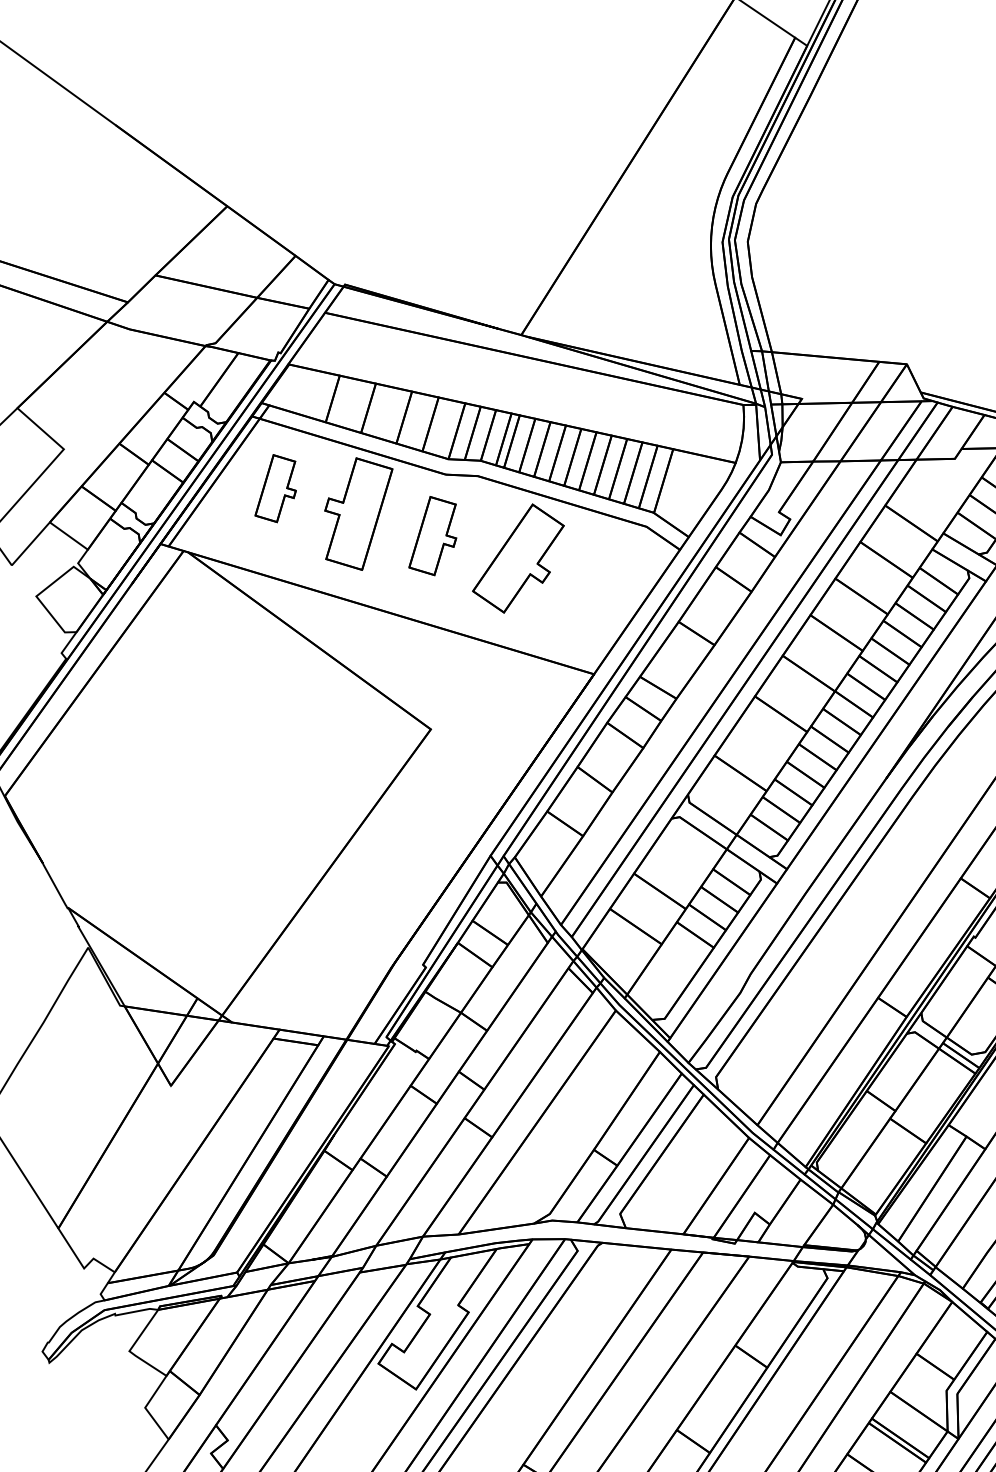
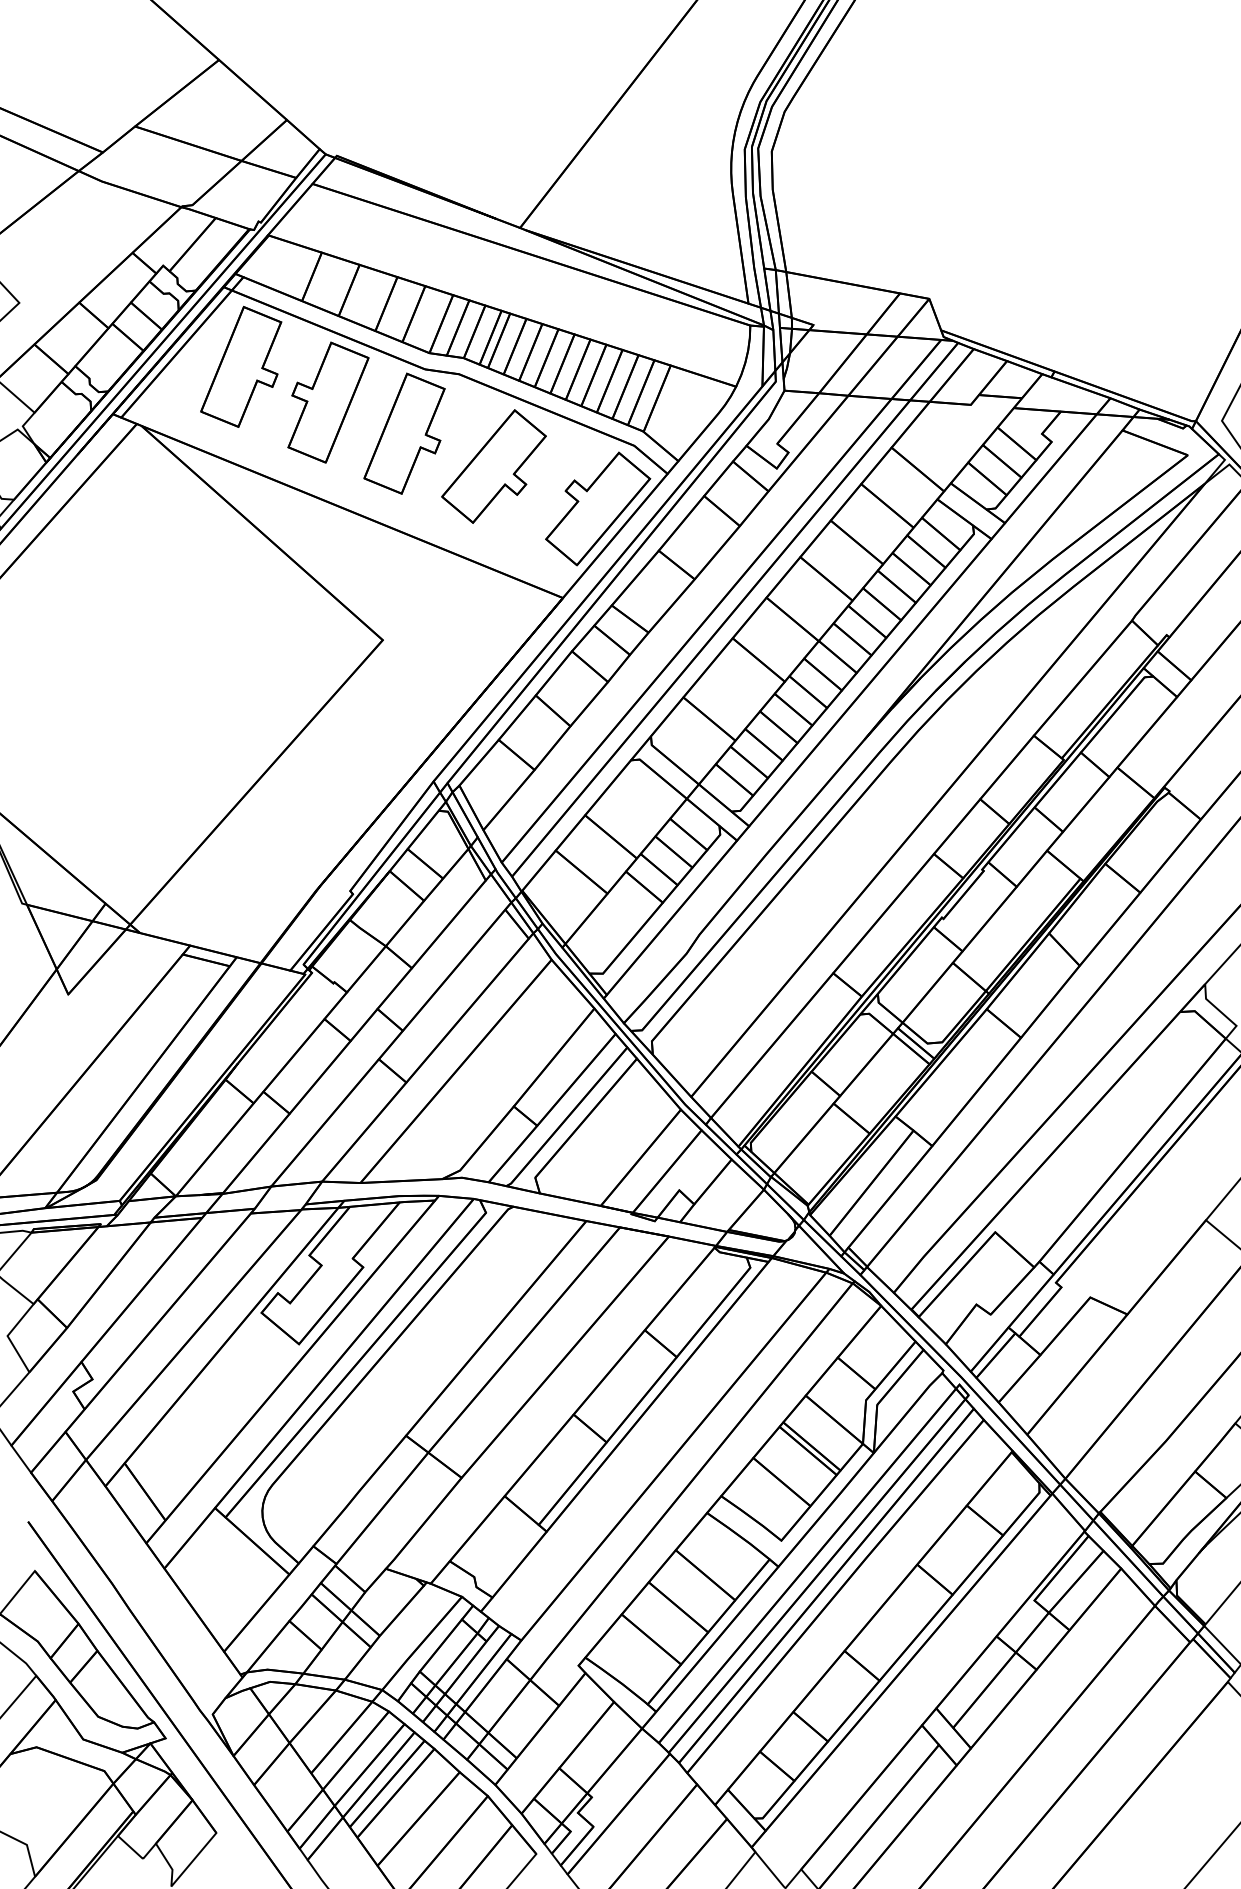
part: (275, 488) -> (241, 366), size x1.67
part: (432, 535) -> (404, 433), size x1.43
part: (619, 588) -> (598, 508), added

